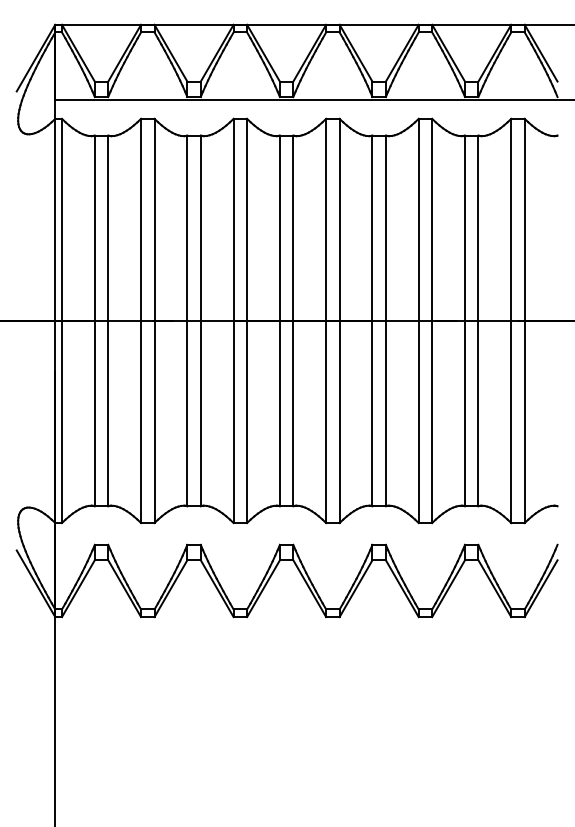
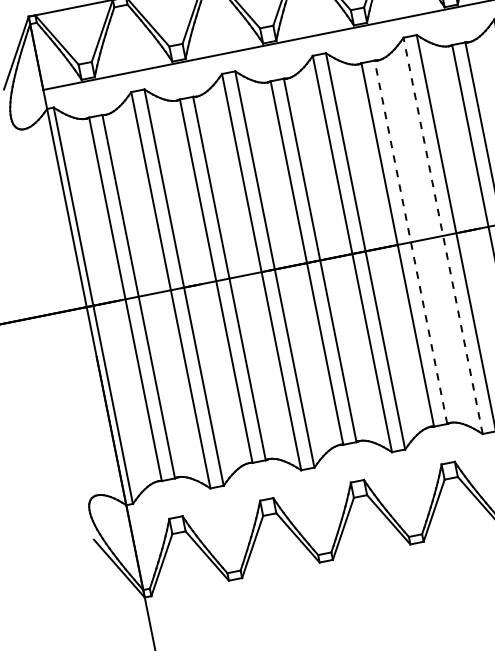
line: (385, 320) -> (410, 241), solid -> dashed
line: (418, 320) -> (442, 235), solid -> dashed

